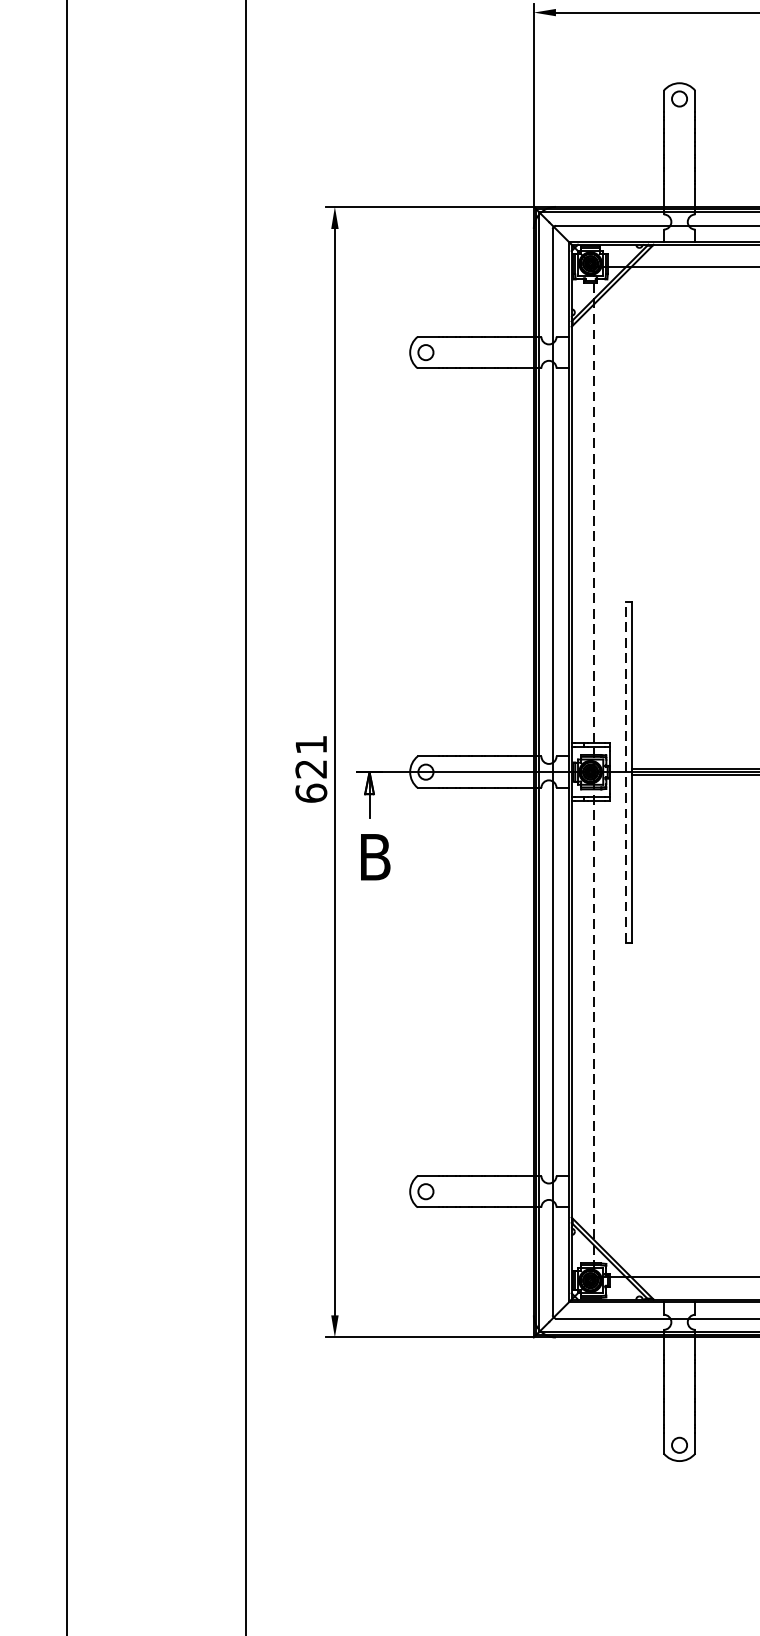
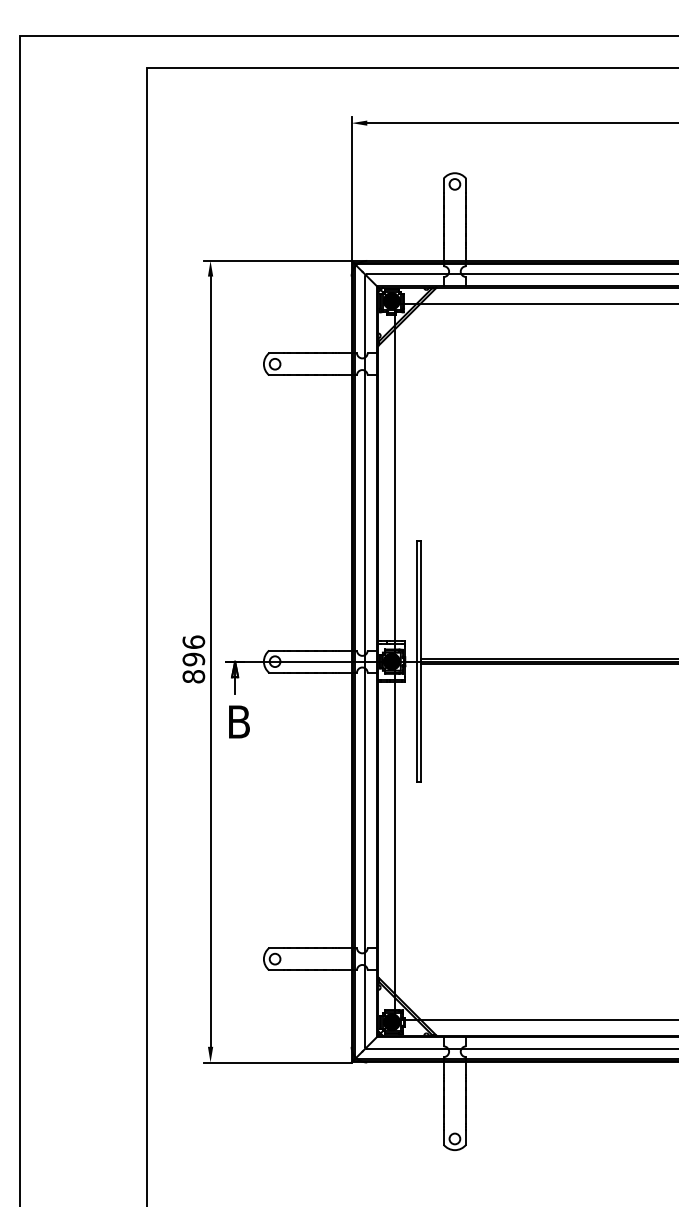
text: (310, 769) -> (193, 659), 621 -> 896
line: (594, 771) -> (394, 661), dashed -> solid
line: (625, 771) -> (416, 661), dashed -> solid

